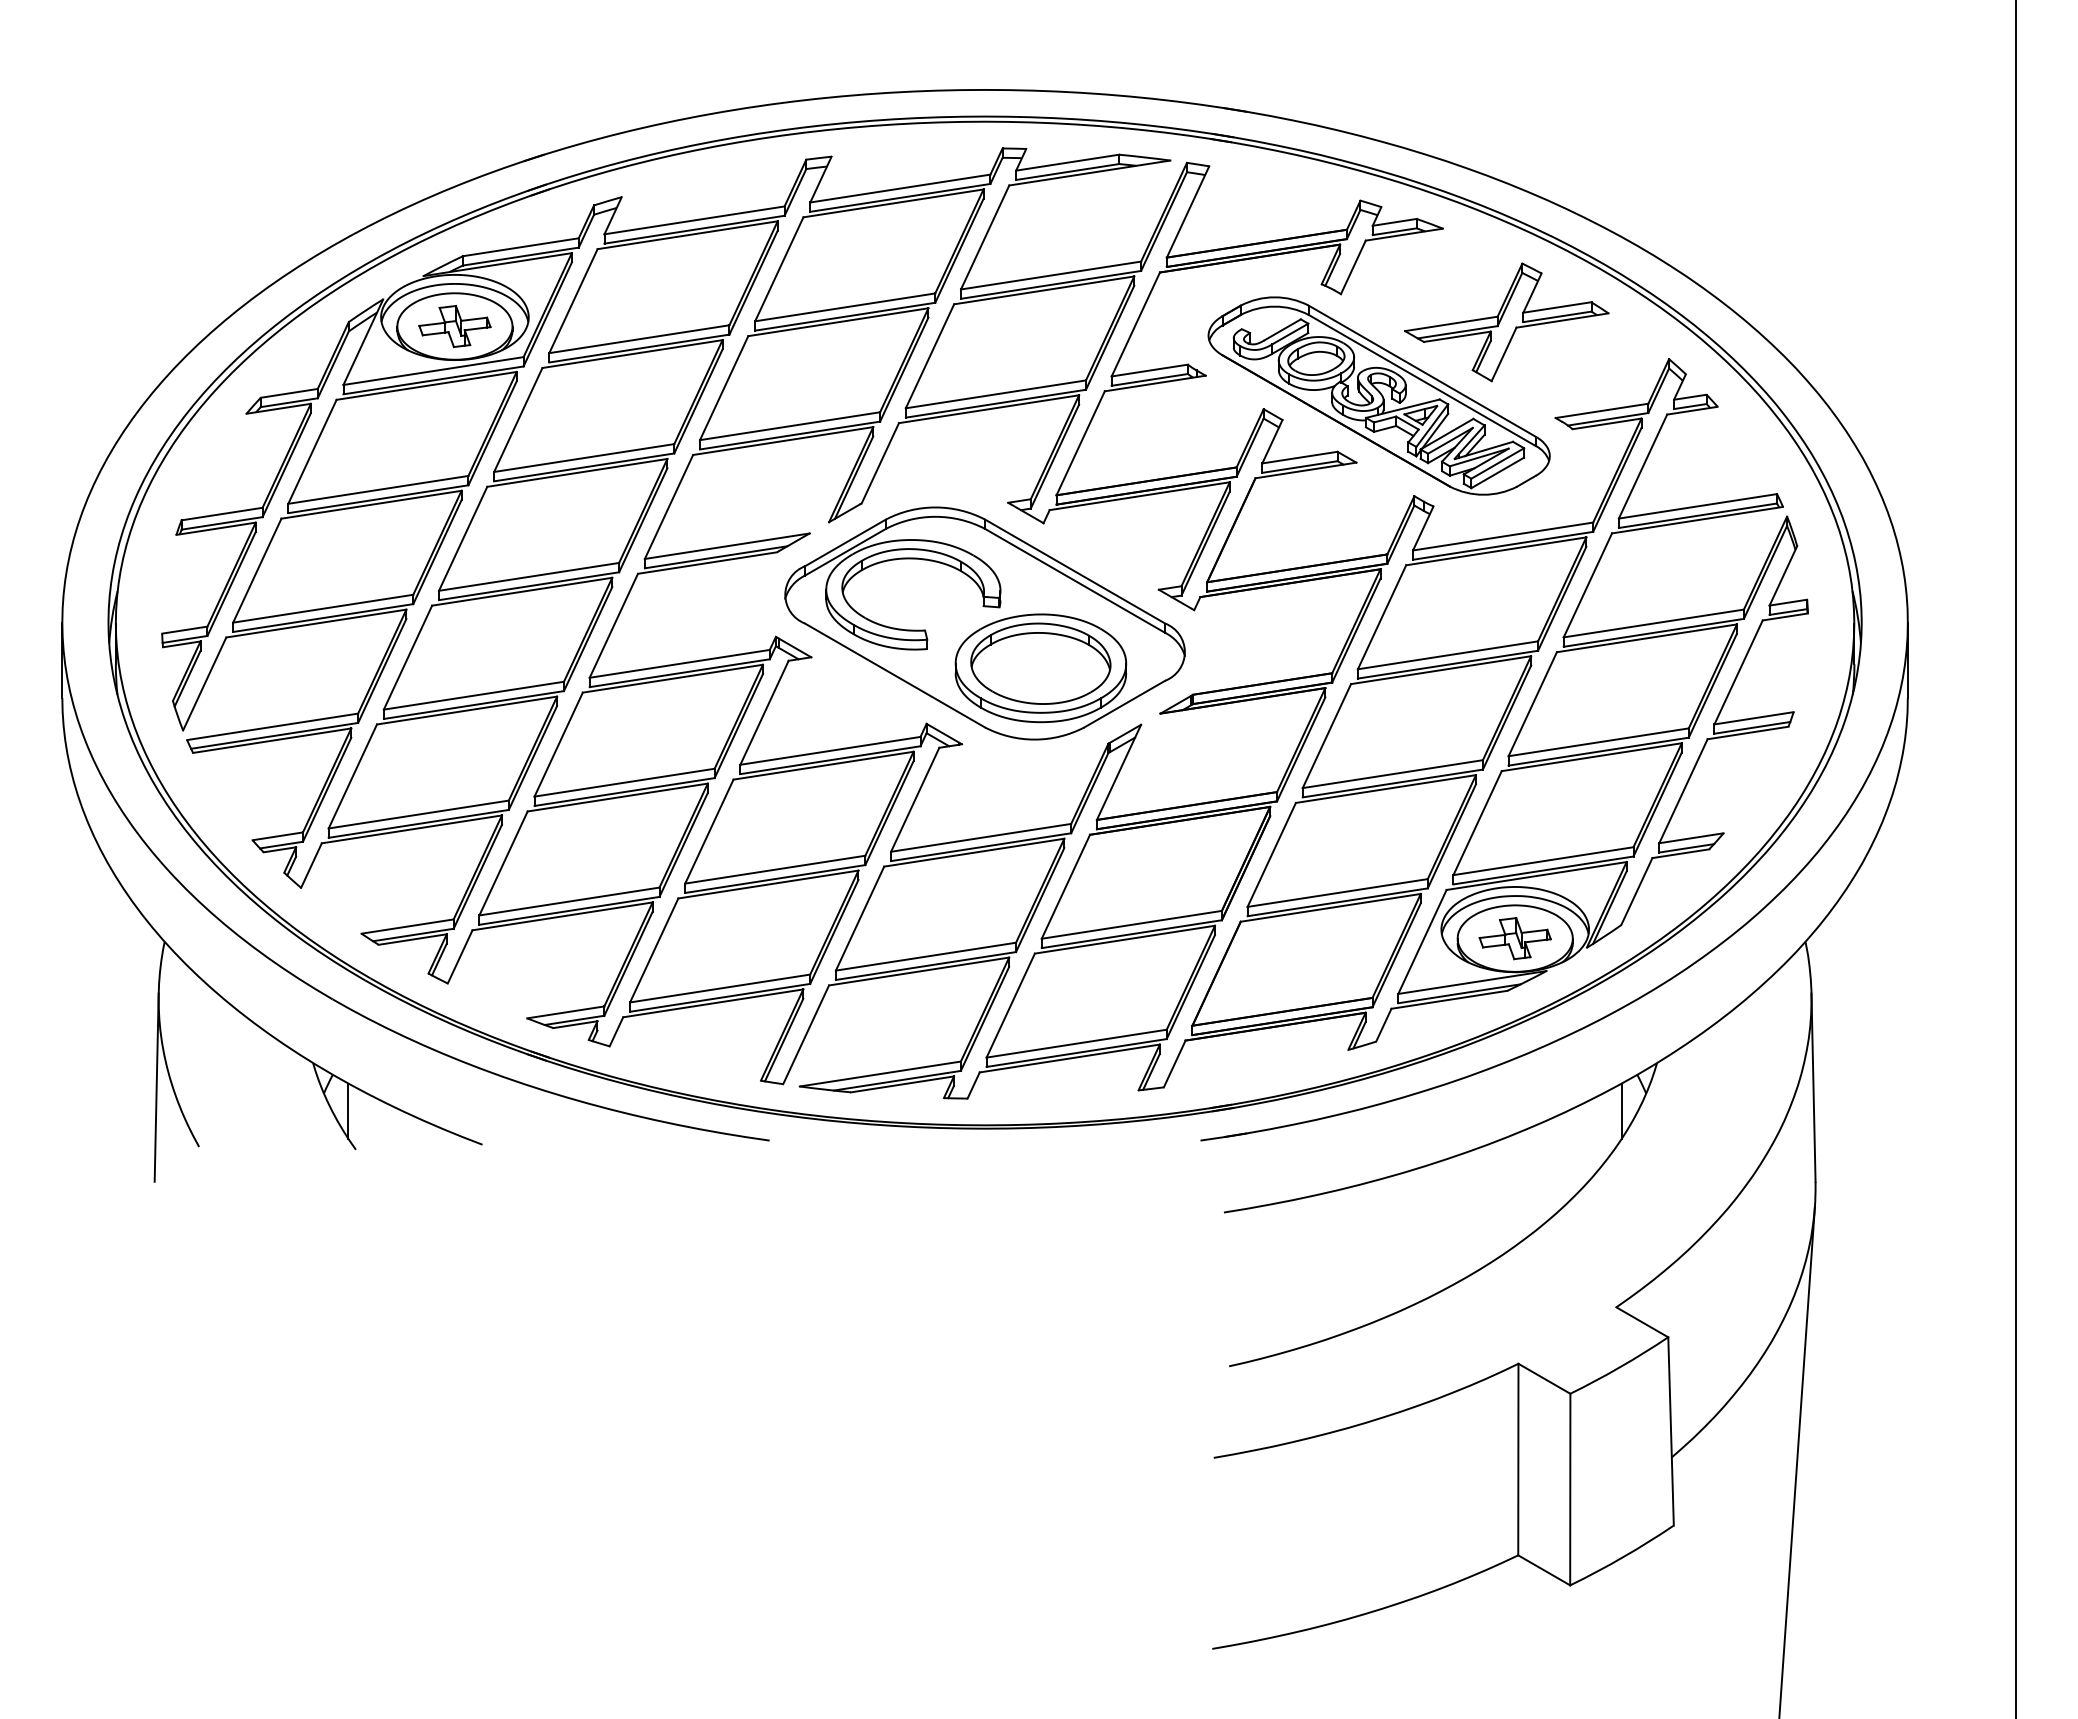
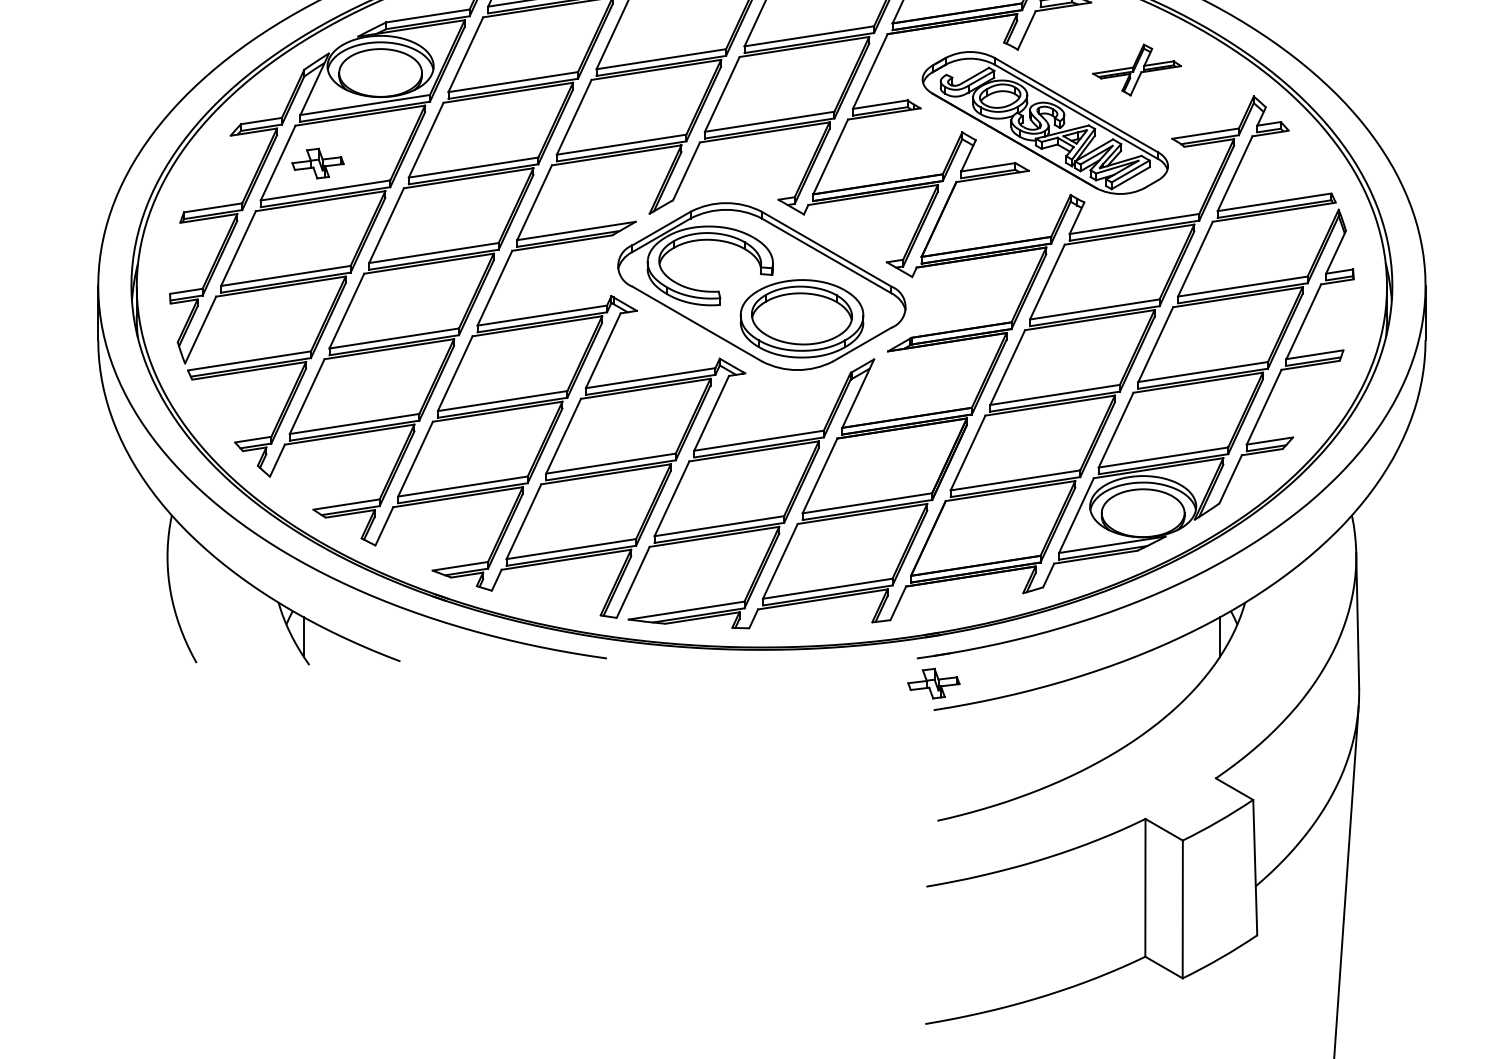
part: (1506, 322) -> (1136, 70), size x0.6
part: (454, 326) -> (317, 163), moved
part: (1514, 938) -> (933, 683), moved
line: (156, 1087) -> (165, 620), removed

